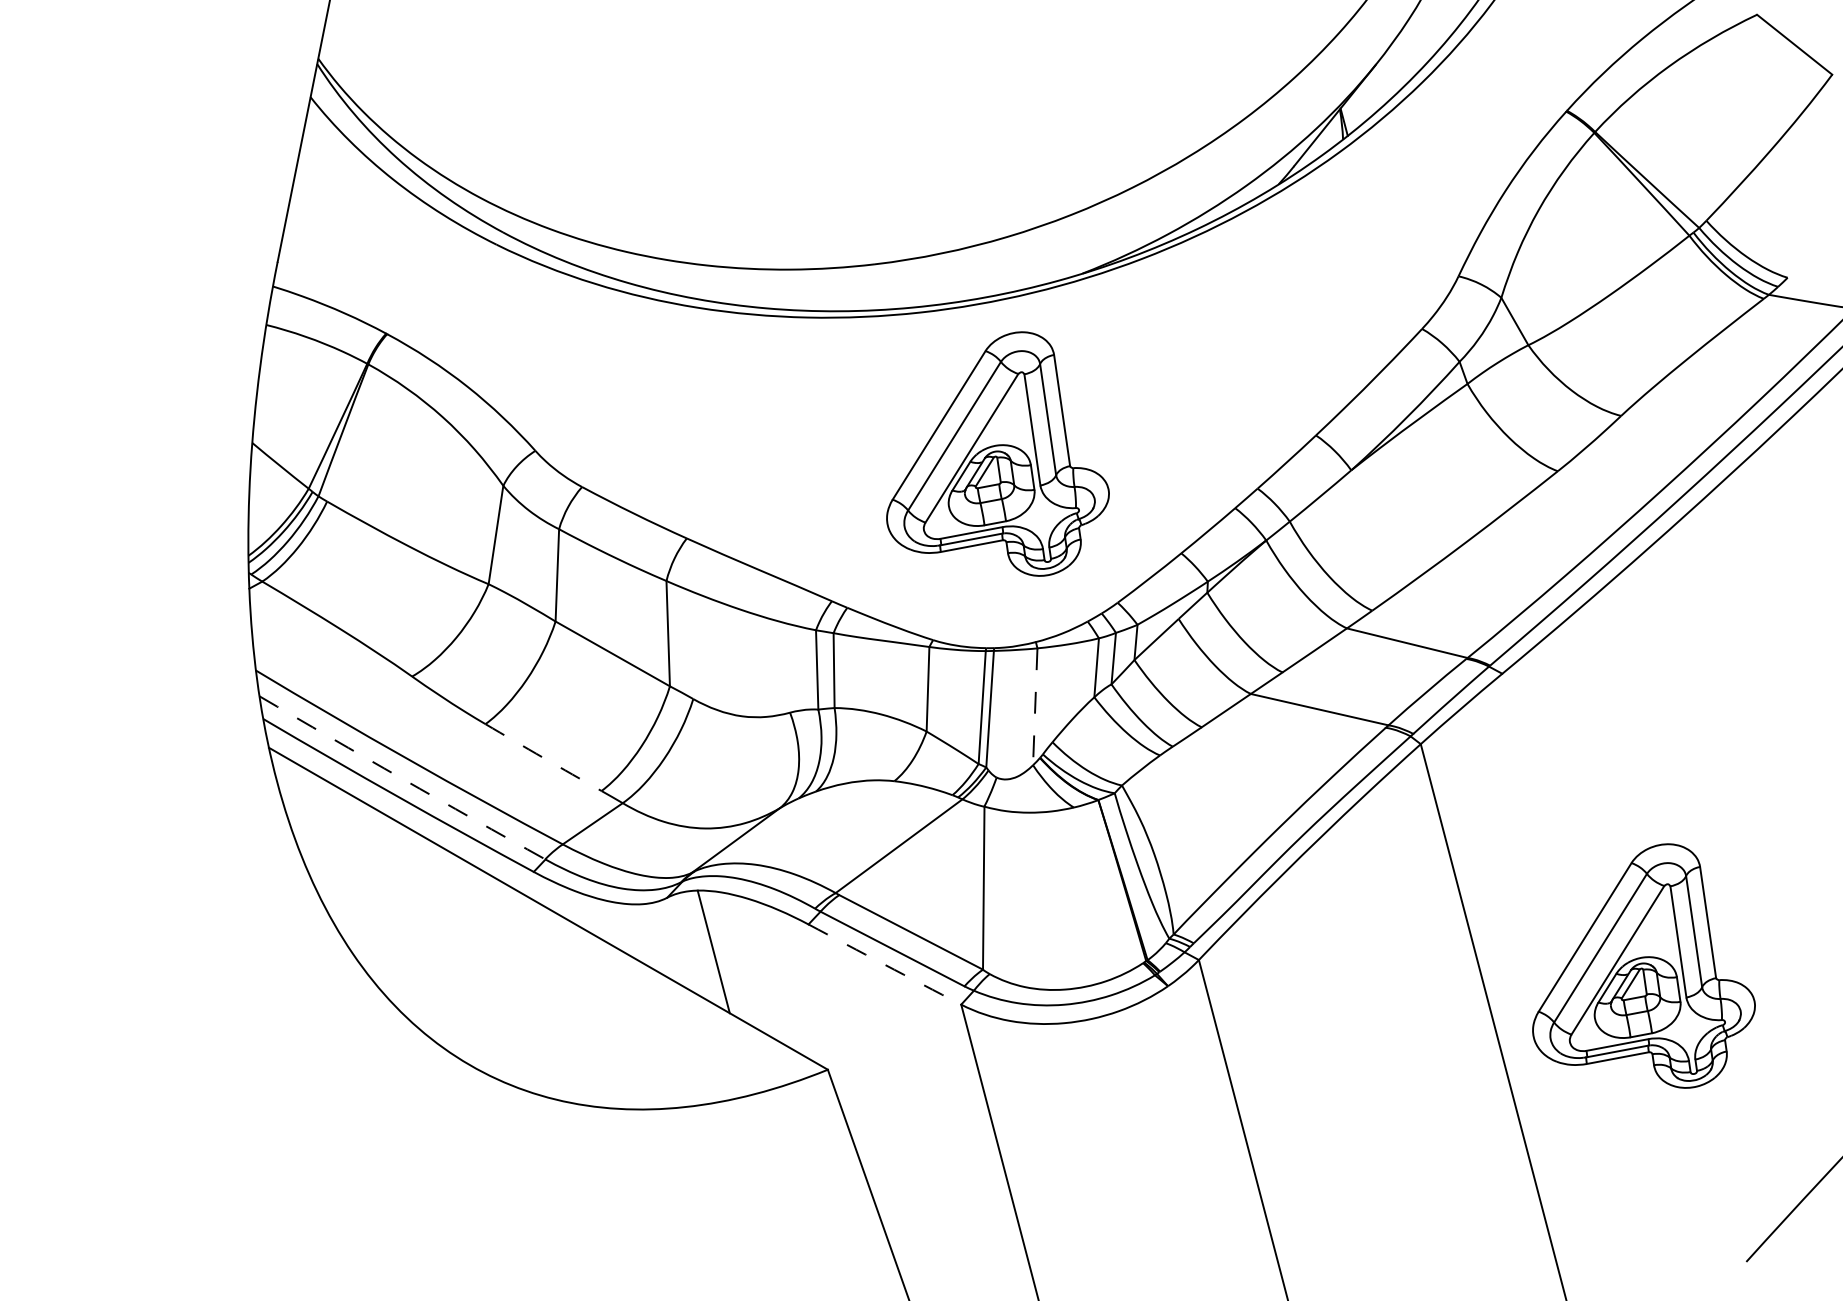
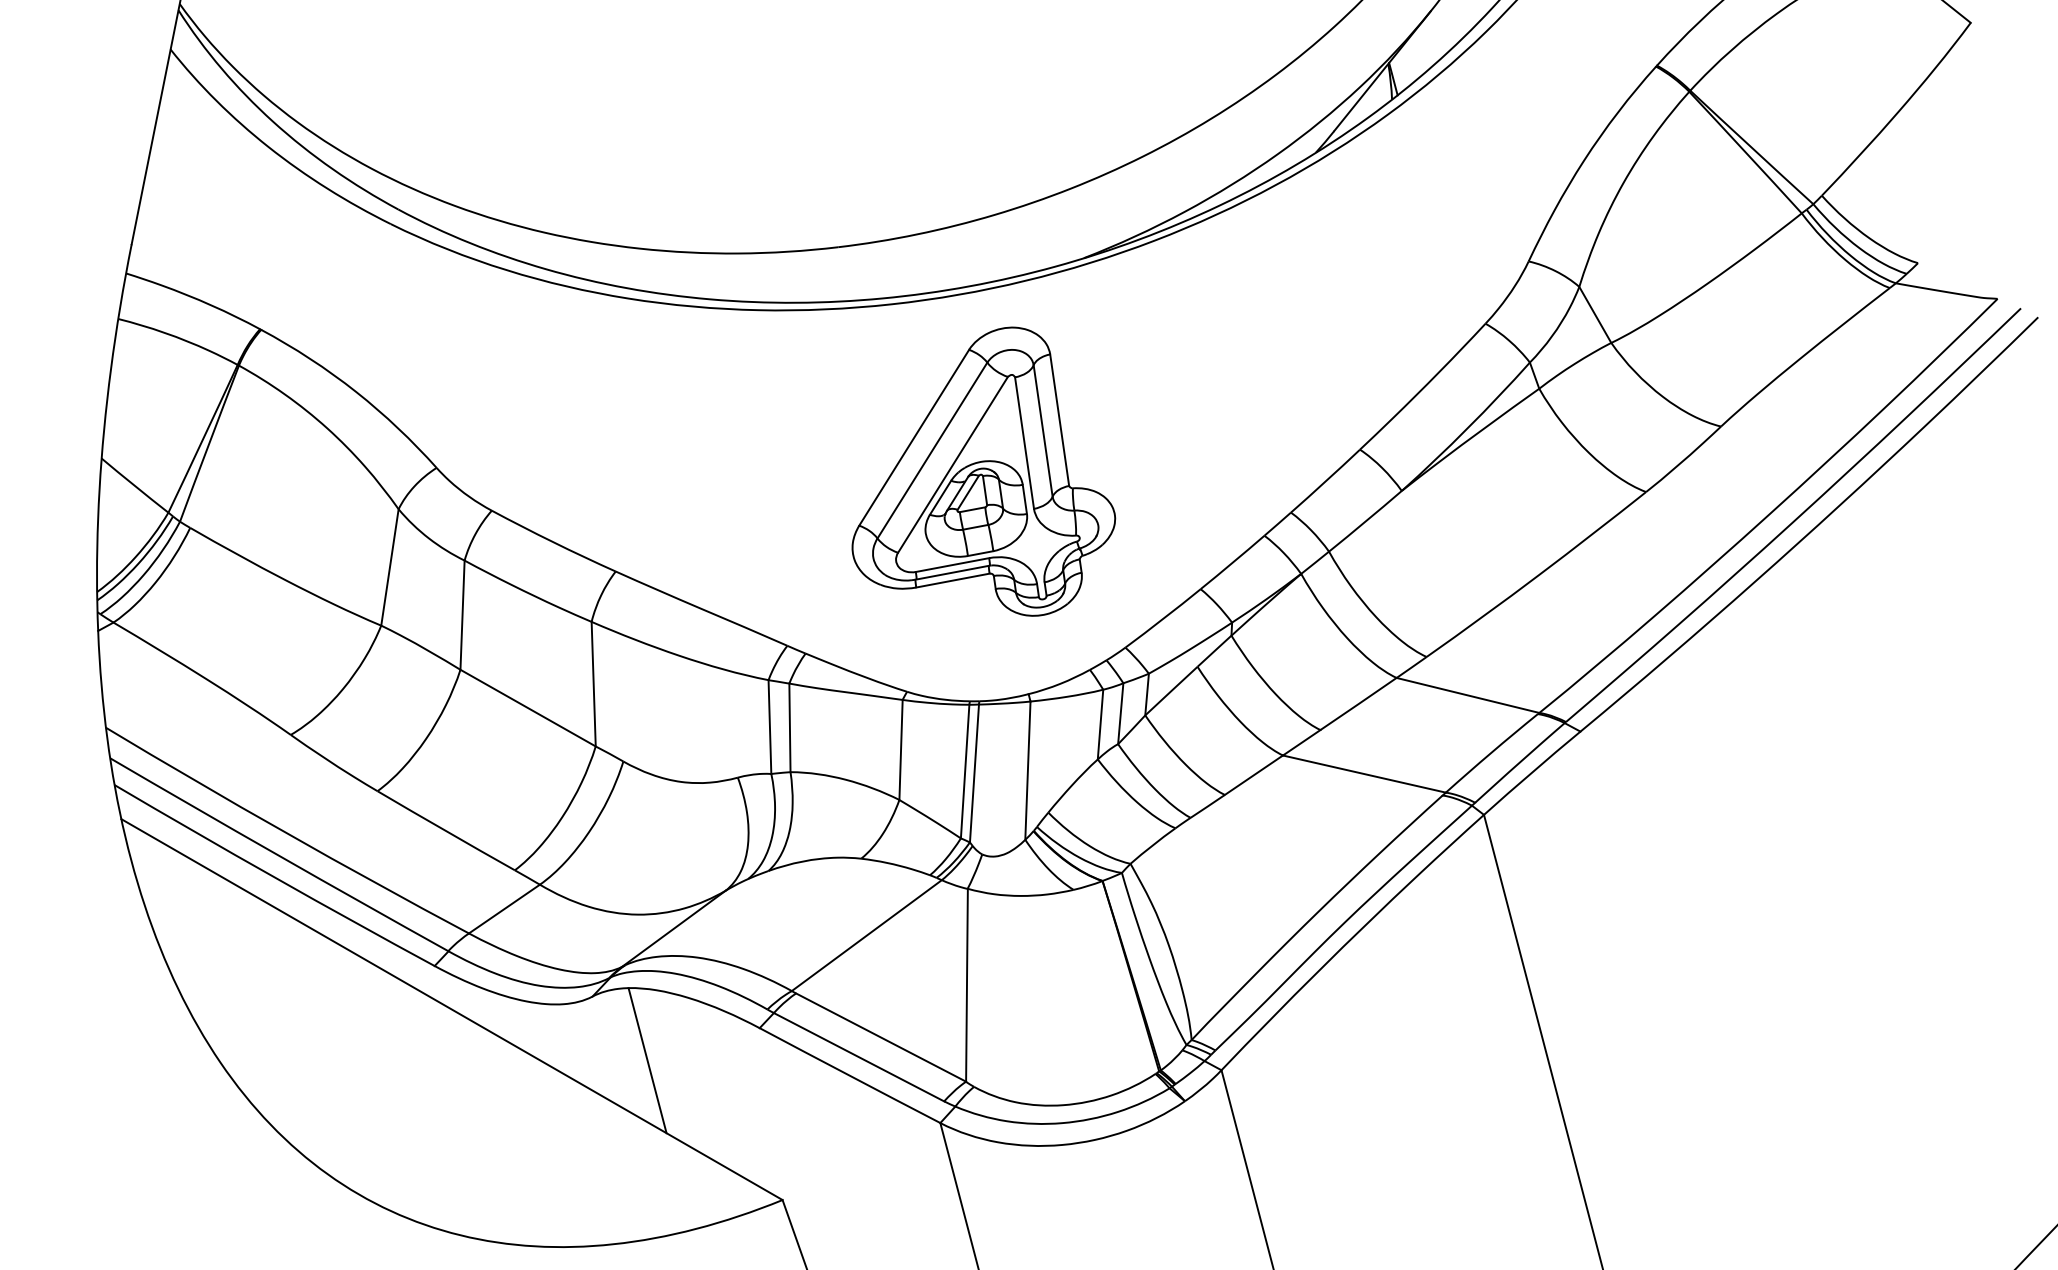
line: (1035, 707) -> (1028, 771), dashed -> solid
arc: (543, 757) -> (446, 830), dashed -> solid
arc: (401, 778) -> (278, 855), dashed -> solid
arc: (884, 964) -> (849, 1075), dashed -> solid
part: (1643, 965) -> (1747, 1076), removed

